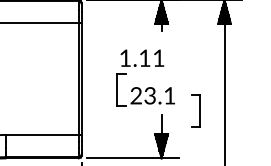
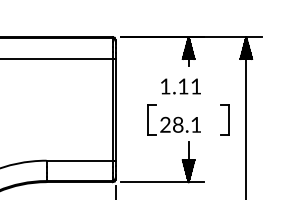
text: (141, 58) -> (180, 86), moved
text: (150, 95) -> (178, 124), 23.1 -> 28.1
part: (195, 110) -> (224, 119), moved

